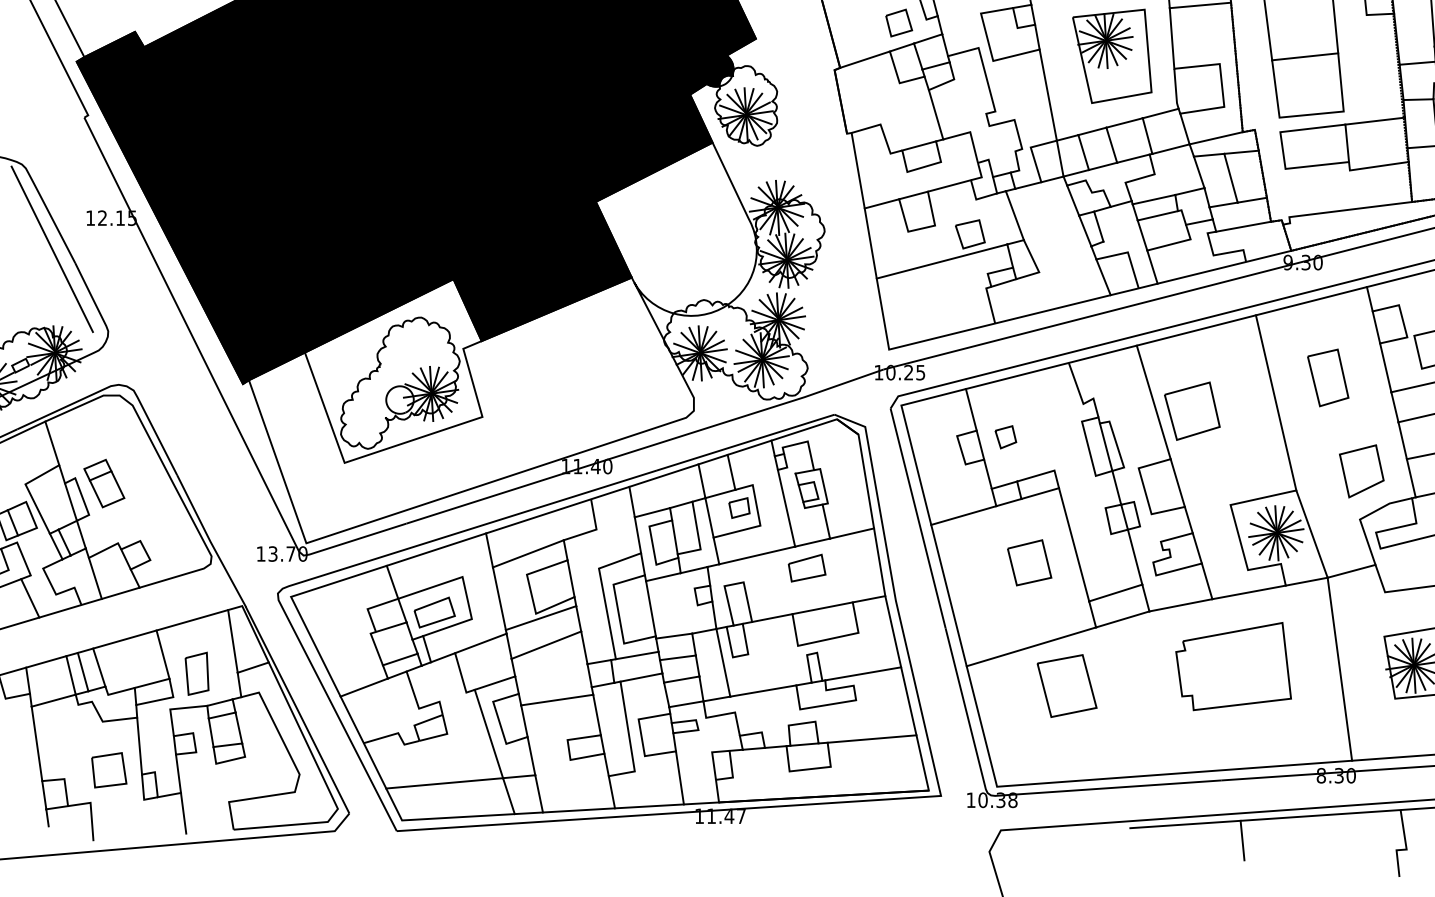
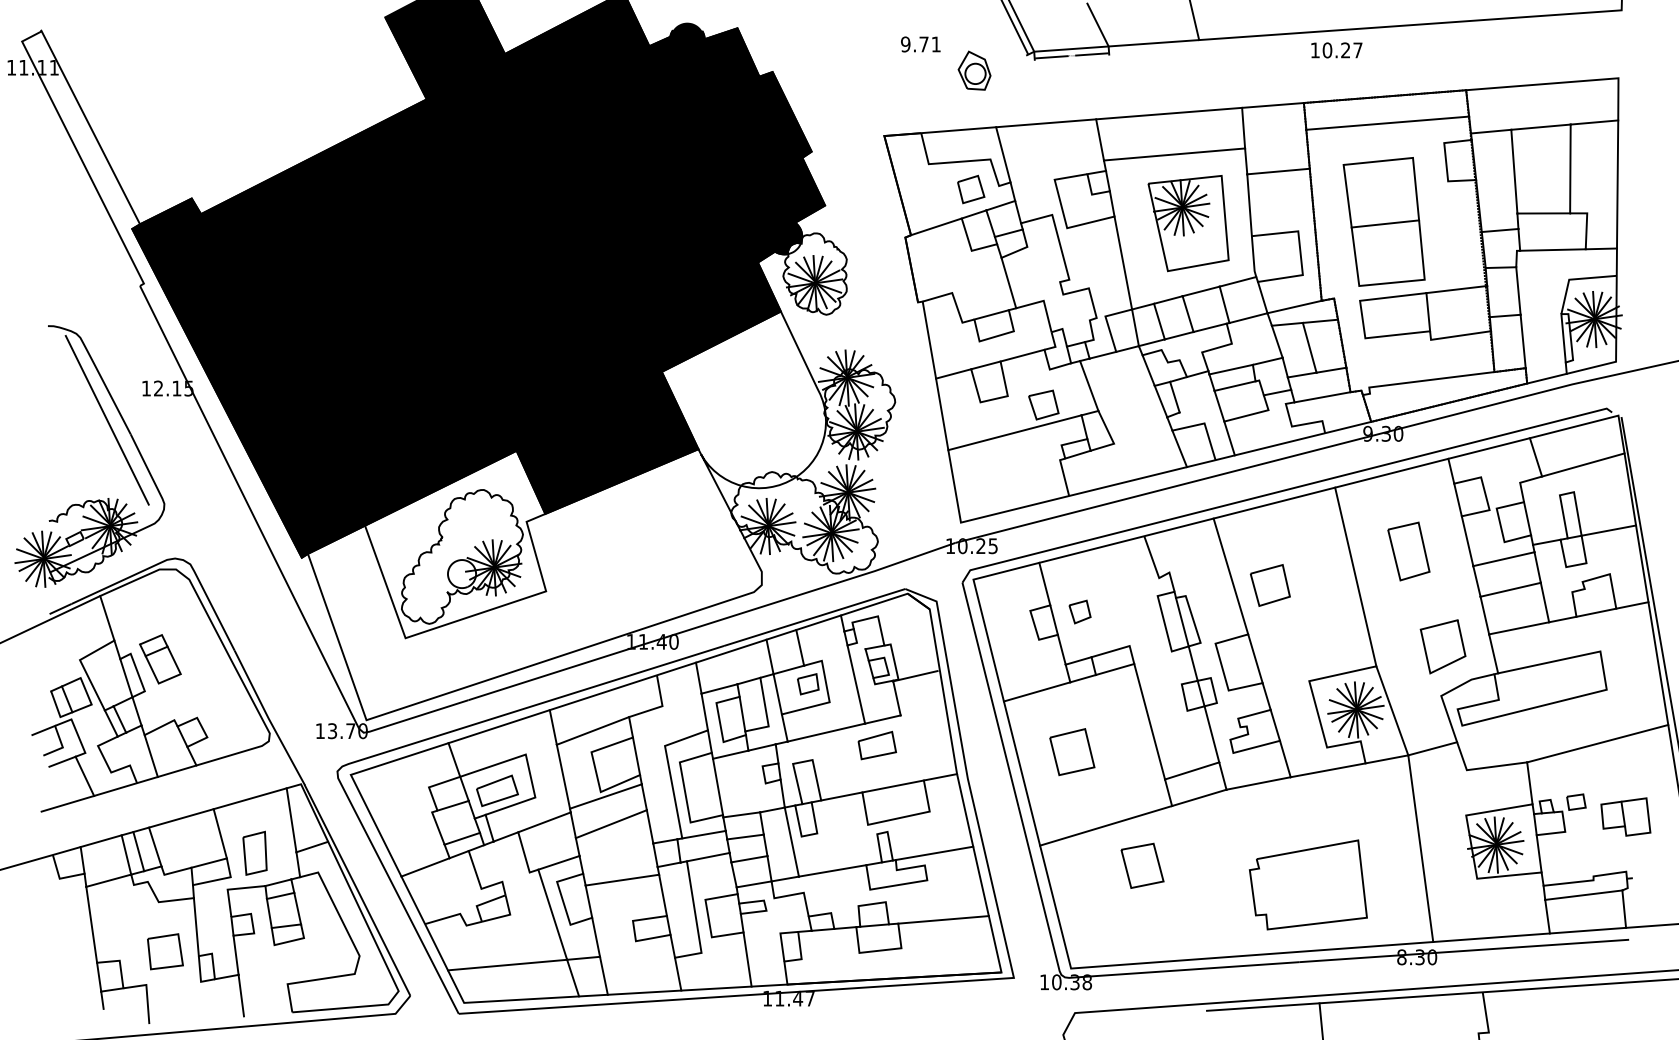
part: (1192, 411) -> (1270, 585), size x0.7
line: (851, 533) -> (914, 676), moved
part: (1029, 562) -> (1072, 751), moved
part: (1232, 666) -> (1307, 884), moved
part: (1067, 685) -> (1142, 865), size x0.7

